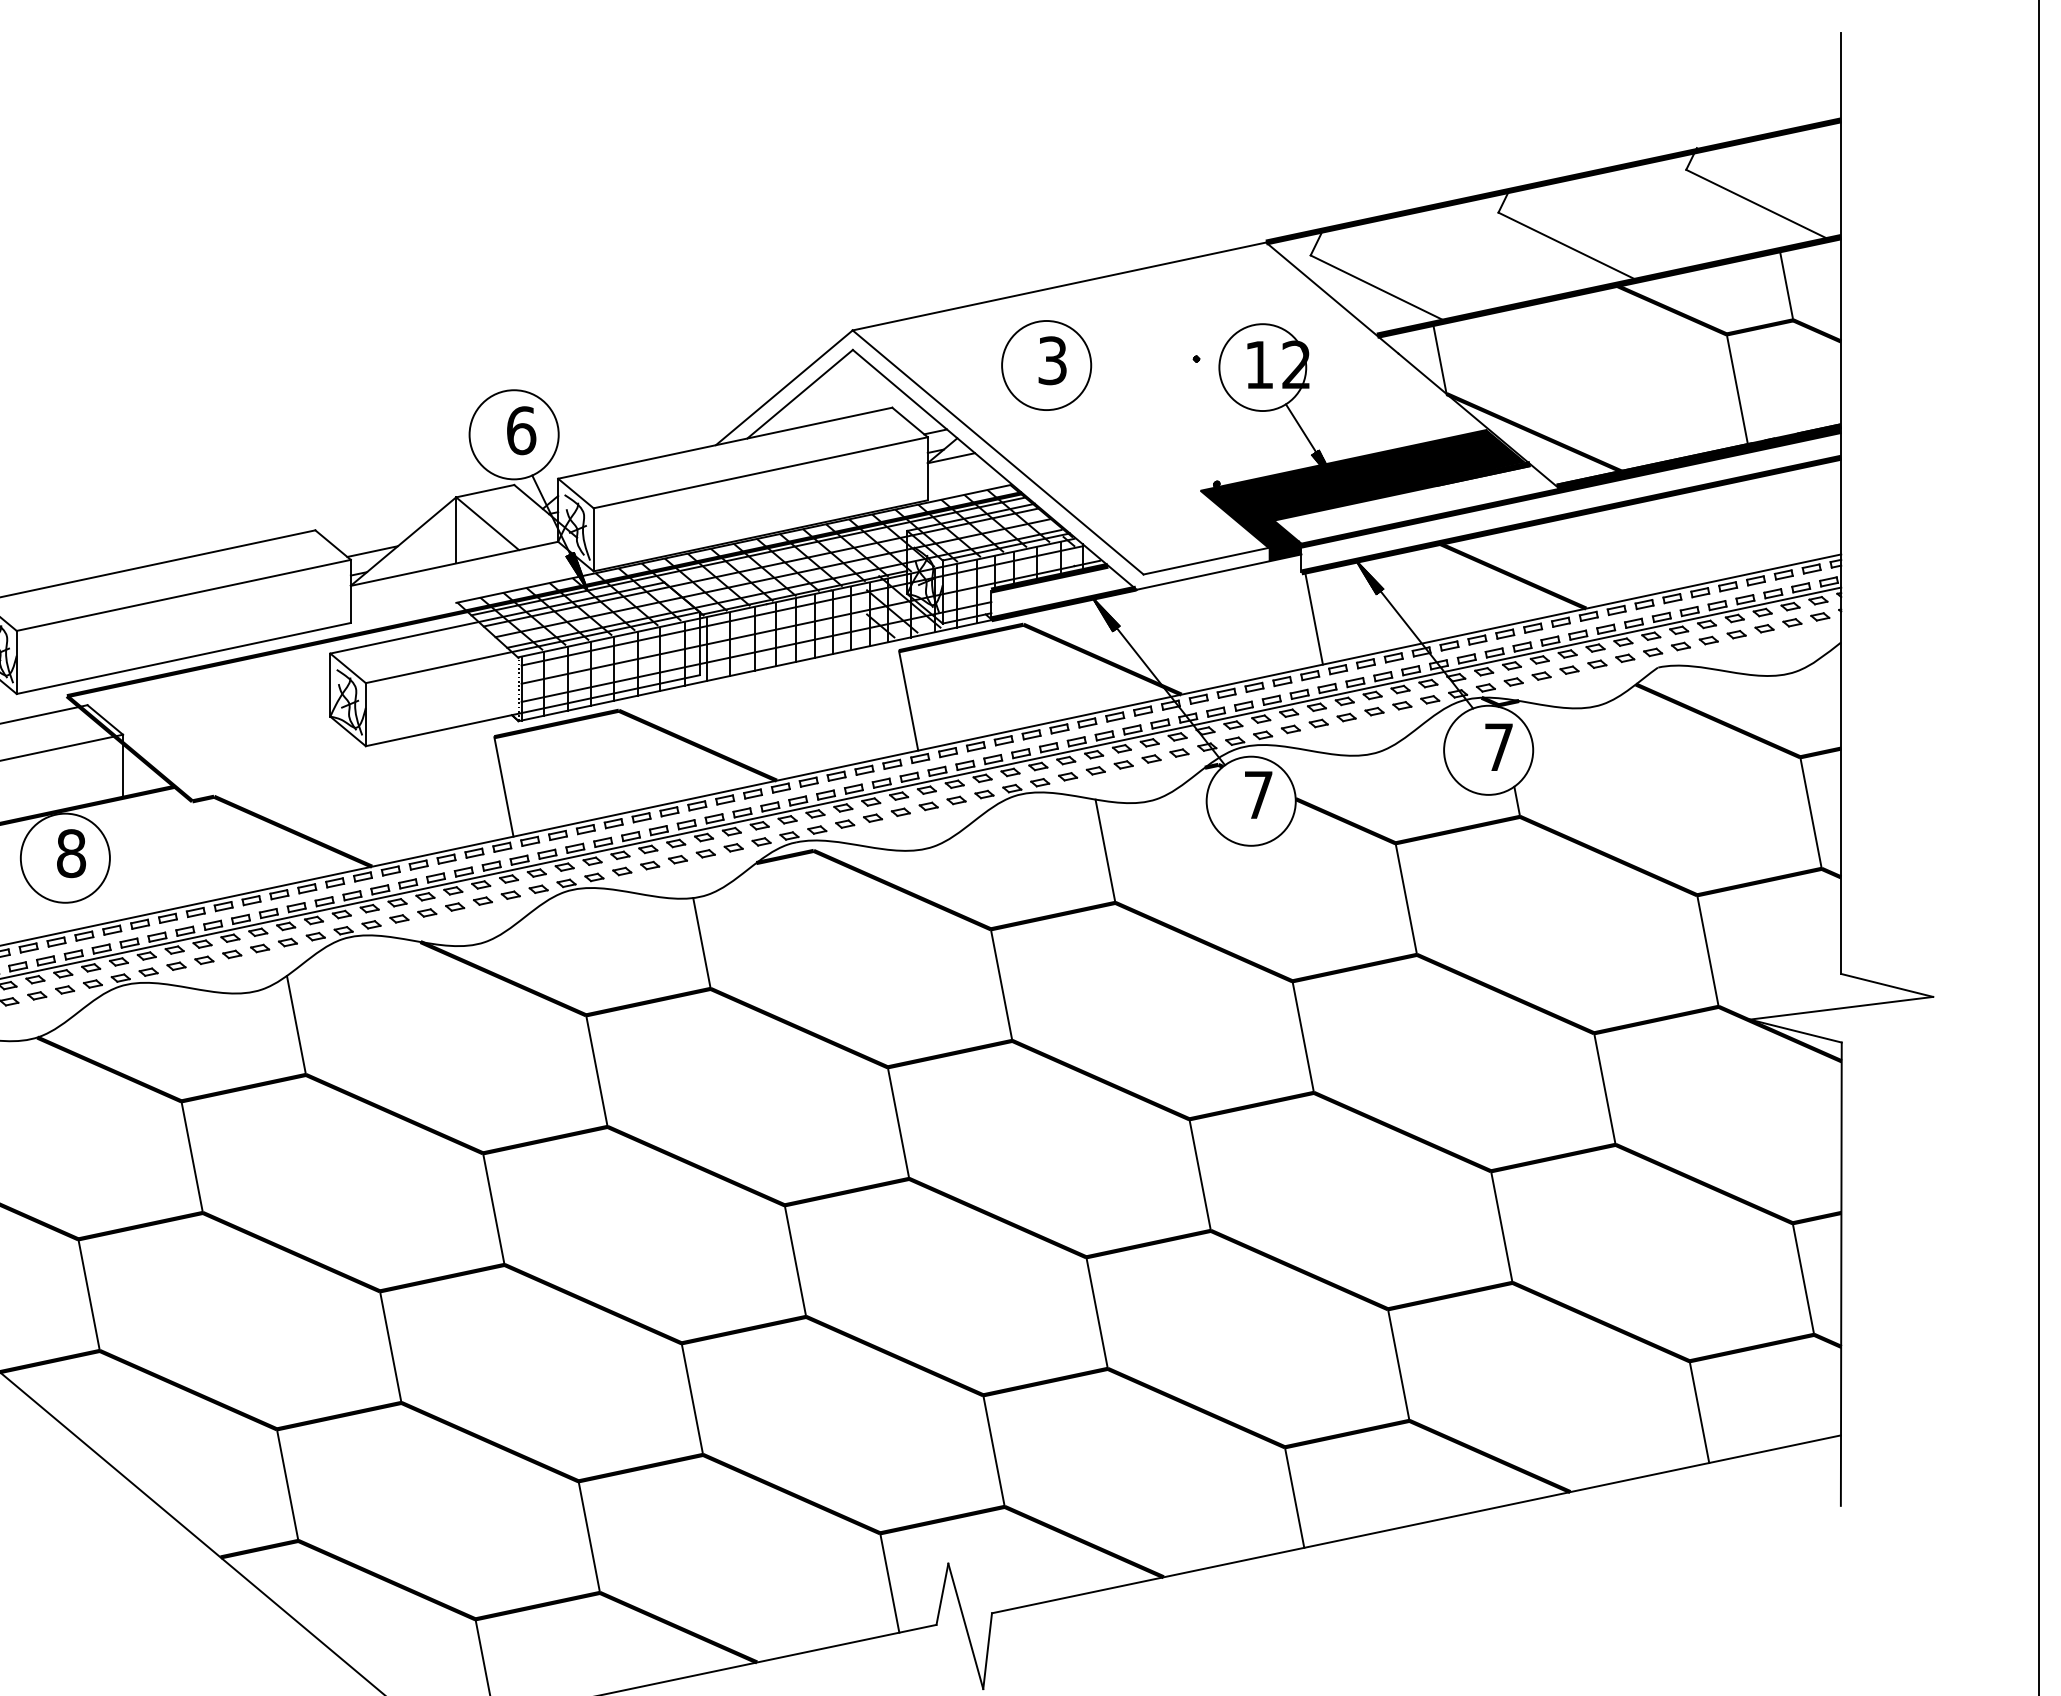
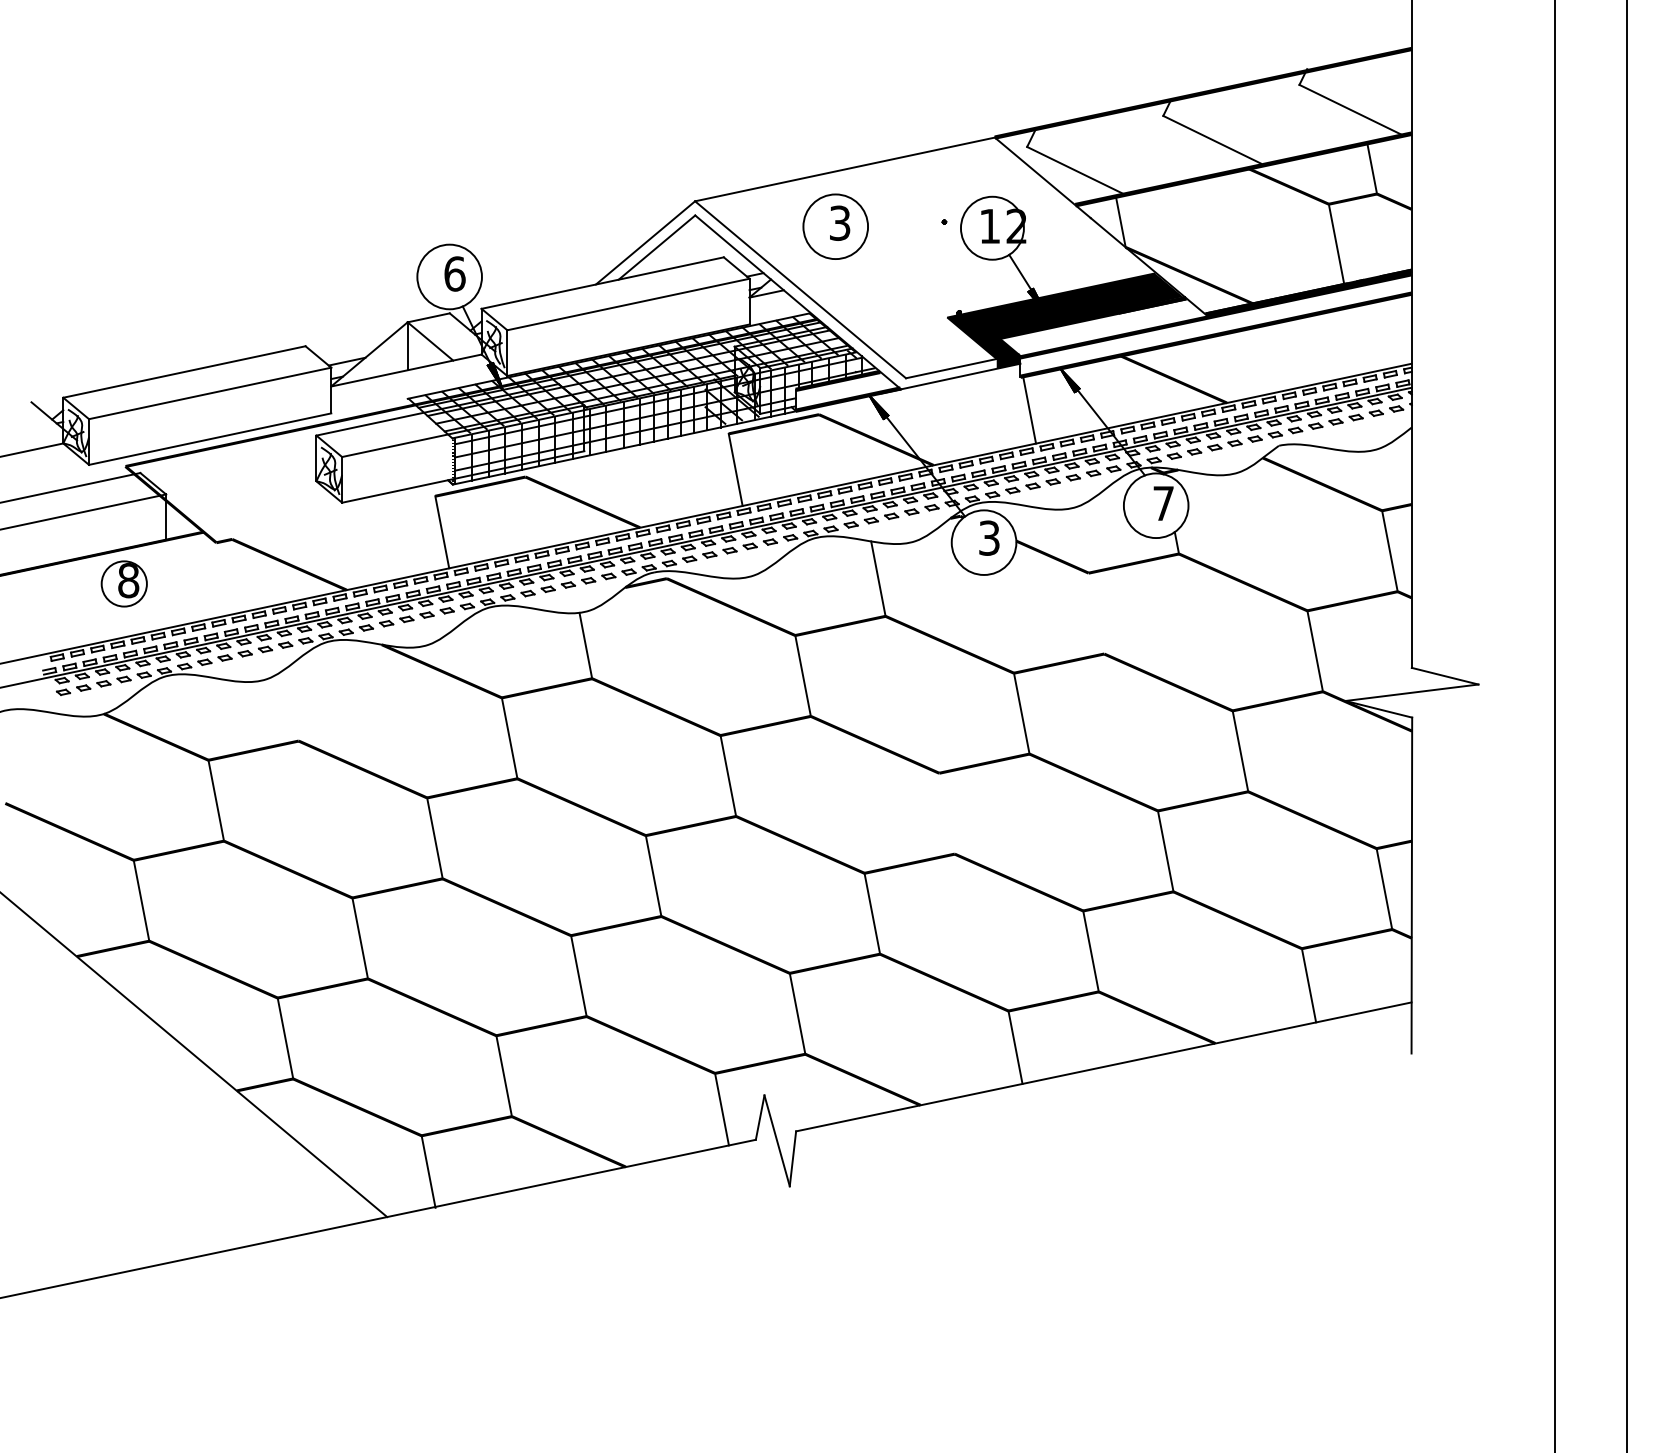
text: (1258, 794) -> (989, 537), 7 -> 3
circle: (65, 857) -> (124, 583), size x0.7
line: (1406, 898) -> (1096, 613), removed
line: (295, 1025) -> (291, 705), removed
line: (1199, 1174) -> (946, 813), removed

